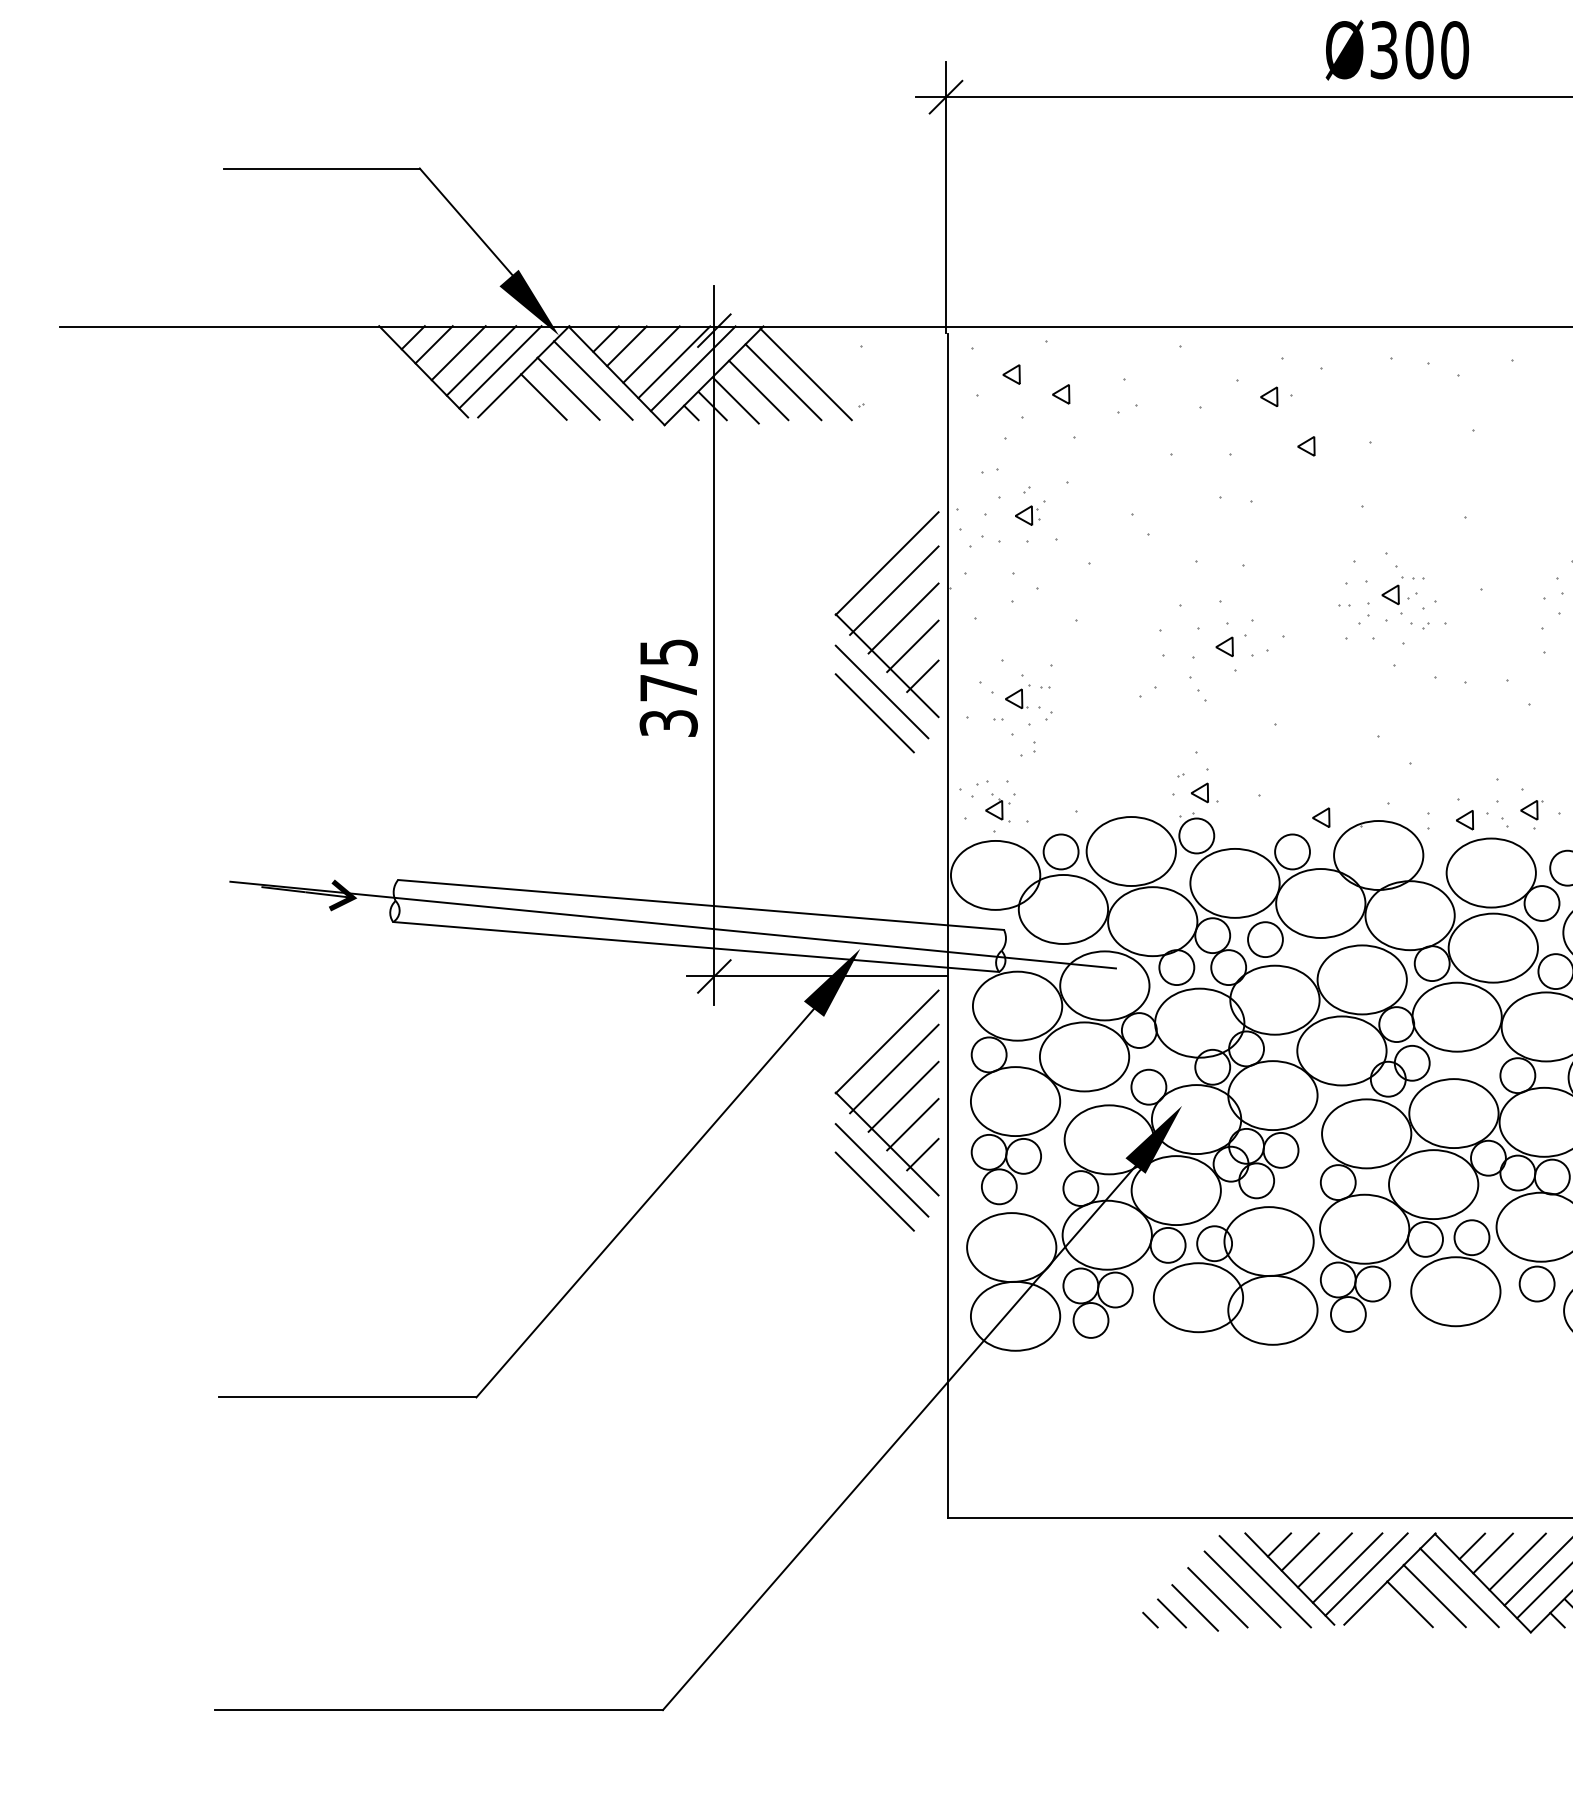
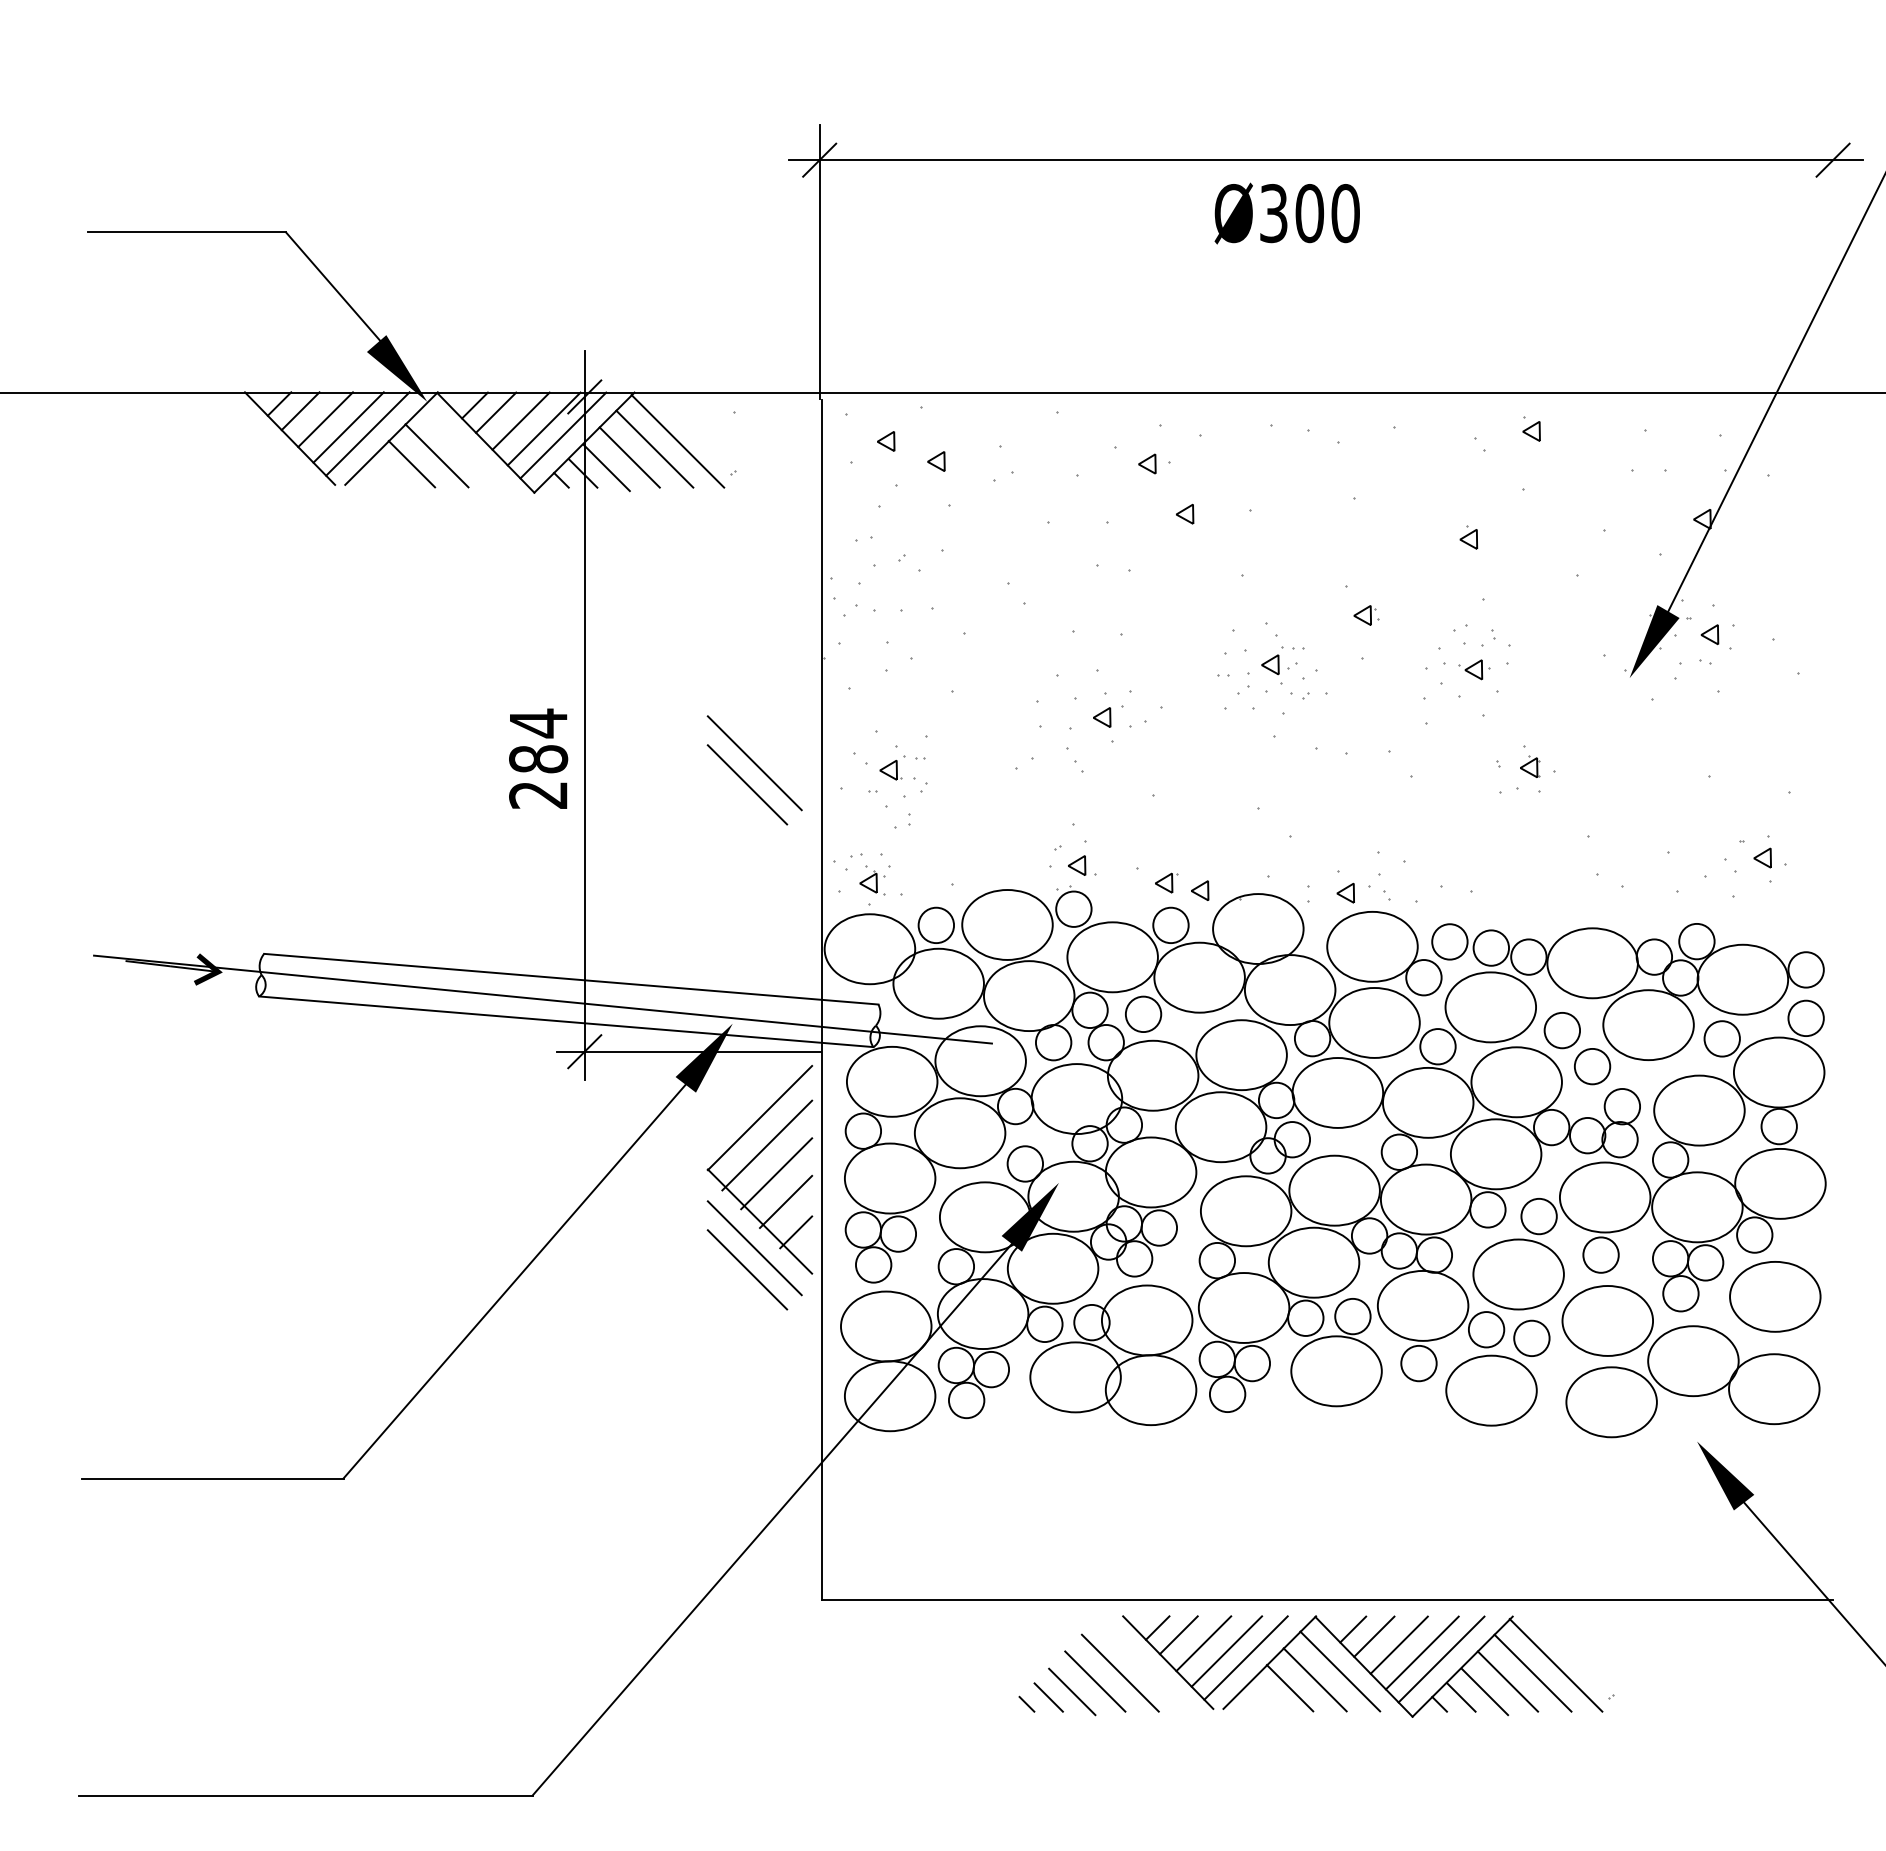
text: (1396, 50) -> (1286, 213), moved
line: (592, 380) -> (461, 447), removed
part: (1027, 515) -> (1366, 615), moved
part: (879, 606) -> (752, 676), removed
text: (668, 687) -> (538, 758), 375 -> 284
part: (1531, 809) -> (1166, 882), moved
line: (1265, 1581) -> (1143, 1665), removed

